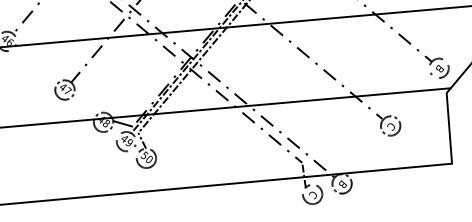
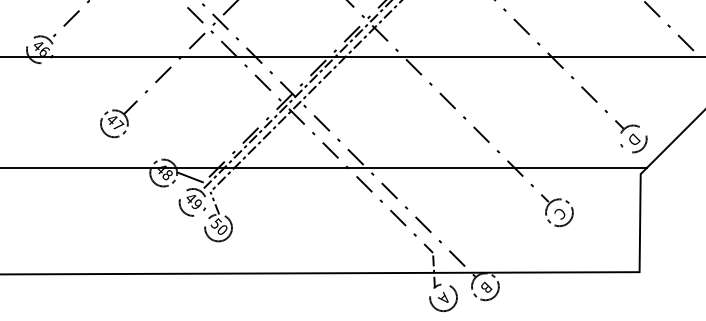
text: (439, 67) -> (634, 138), B -> D
text: (312, 194) -> (443, 297), C -> A

